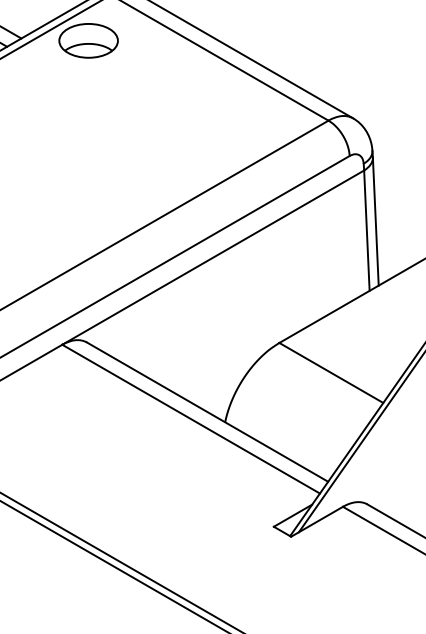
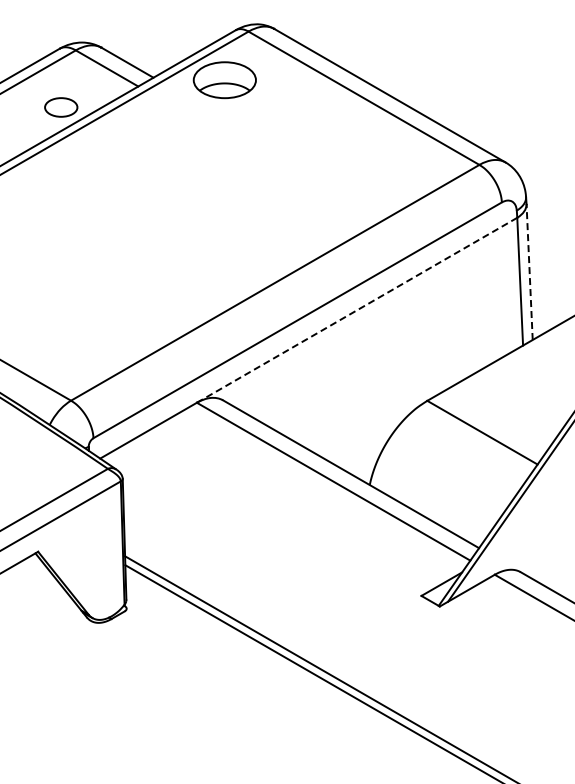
line: (375, 222) -> (529, 272), solid -> dashed
line: (213, 257) -> (357, 310), solid -> dashed

